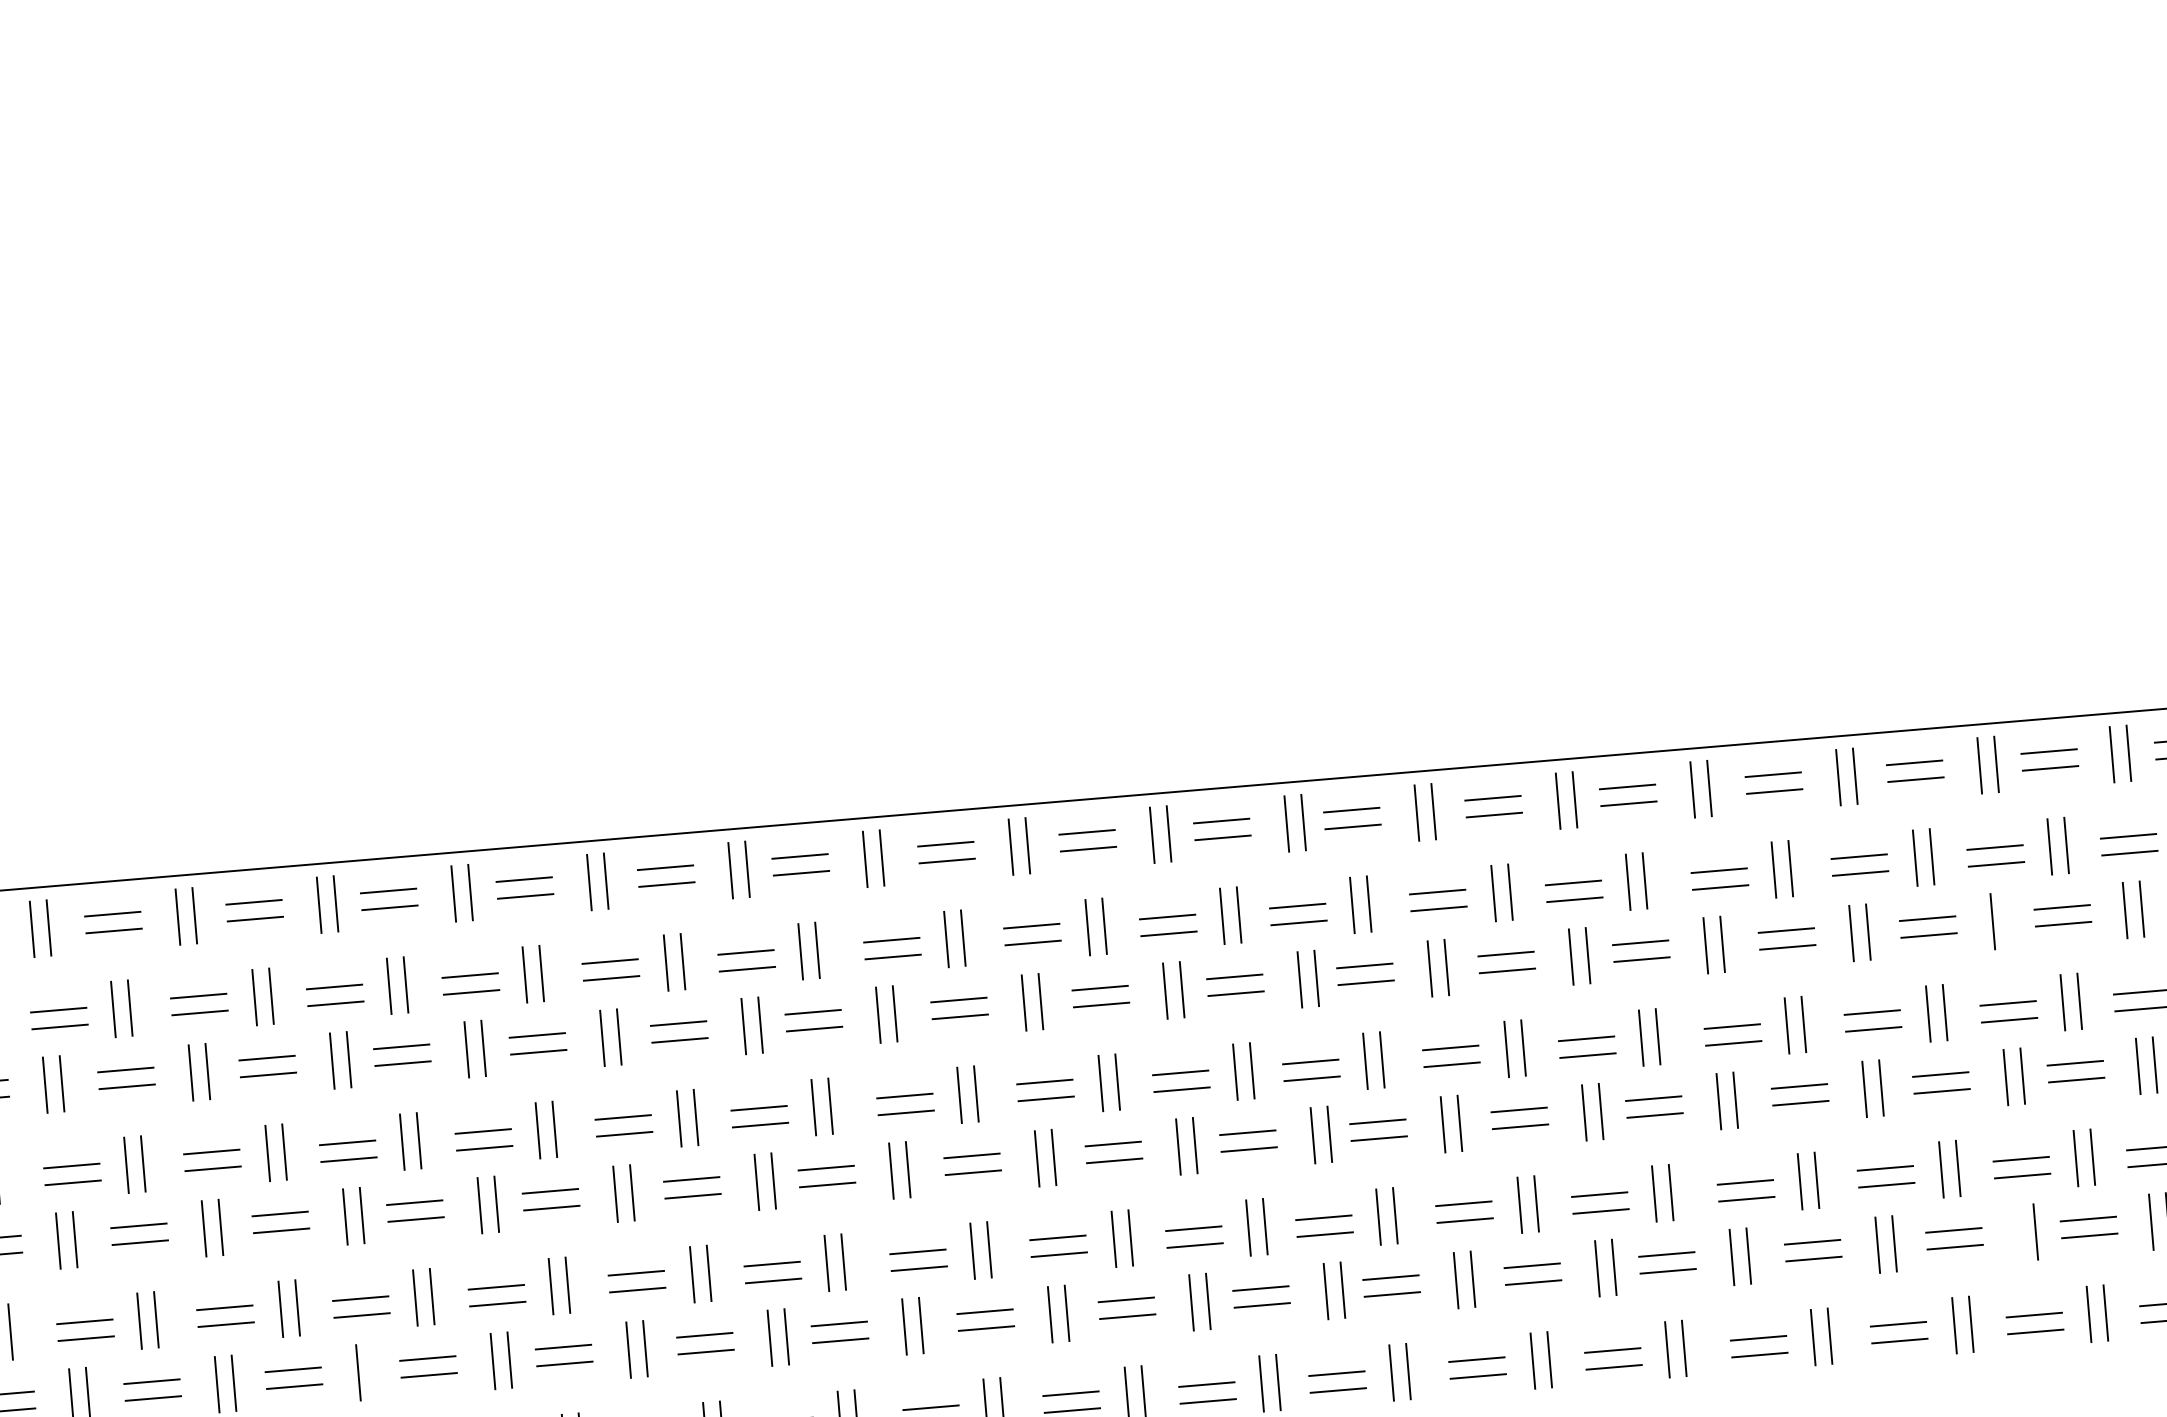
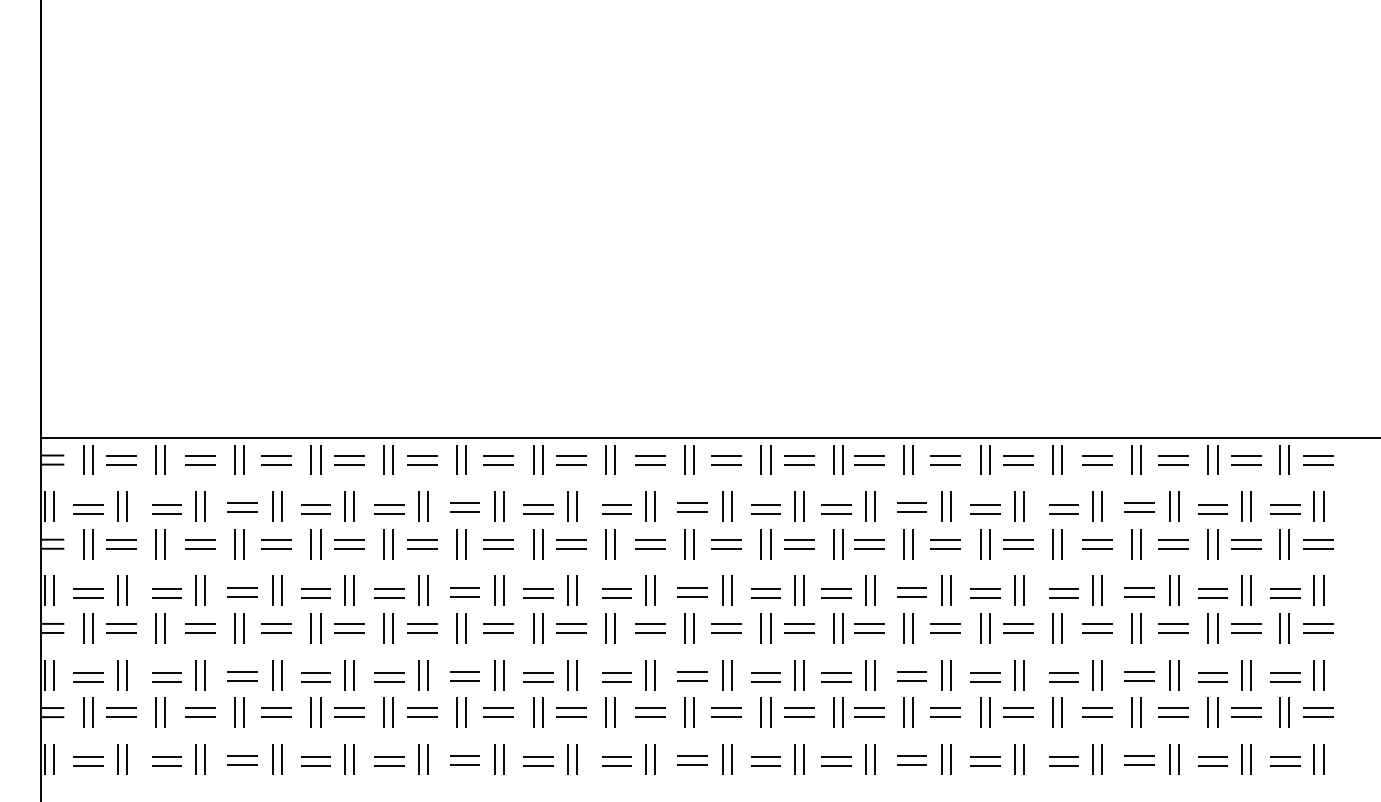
line: (2009, 920) -> (1217, 544), added
line: (2017, 1233) -> (1207, 712), added
line: (375, 1371) -> (320, 712), added

